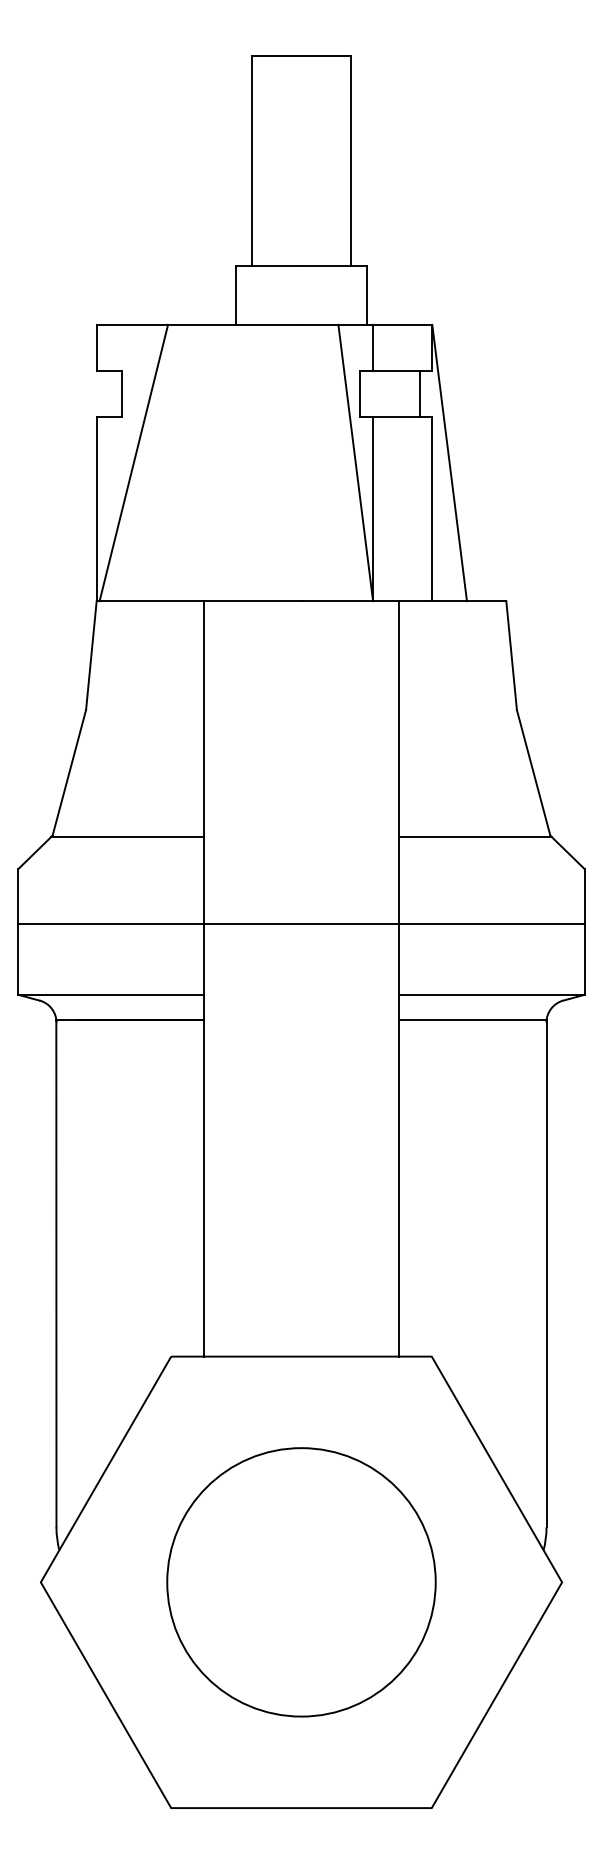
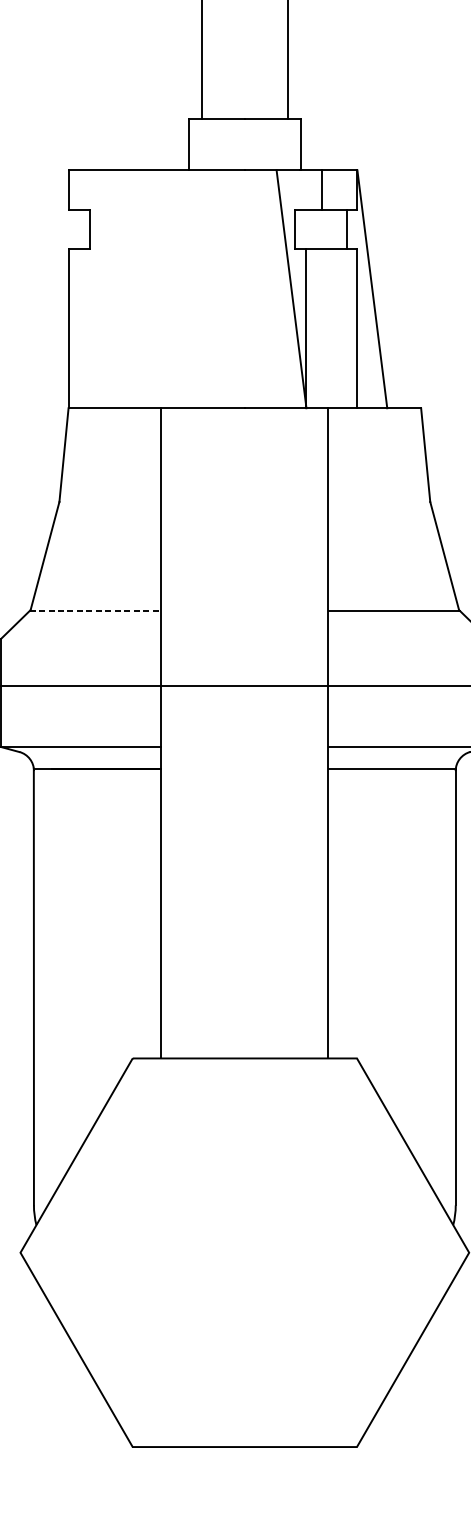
line: (372, 347) -> (322, 189), moved
line: (133, 462) -> (100, 288), removed
line: (127, 837) -> (95, 611), solid -> dashed
circle: (301, 1582) -> (244, 1252), removed

